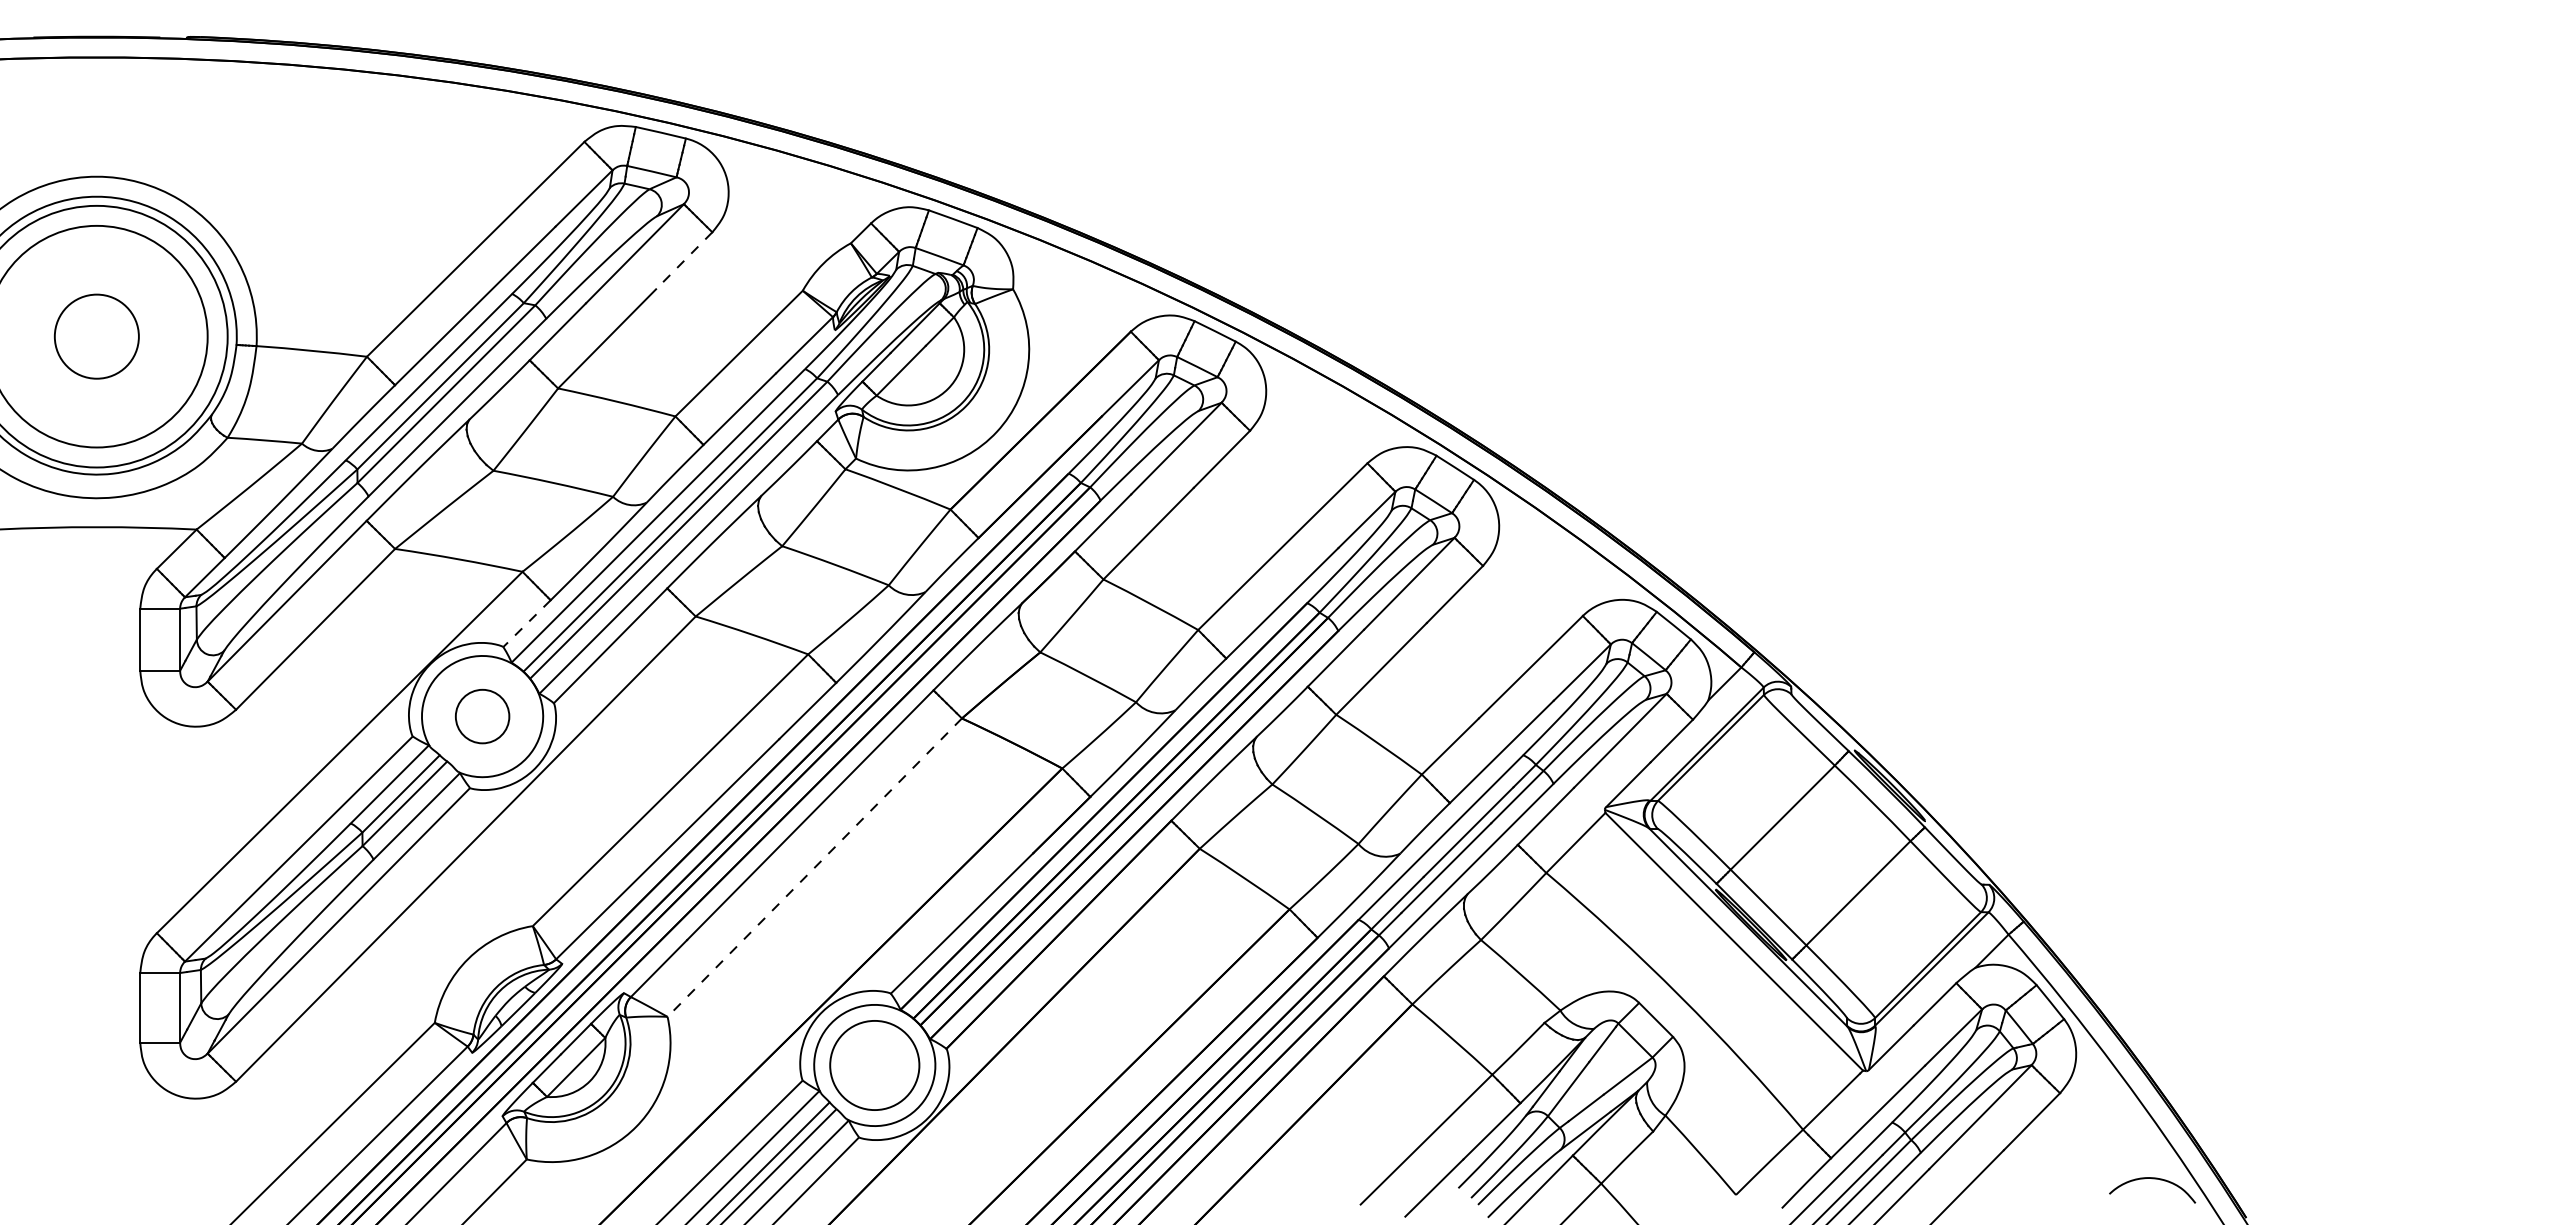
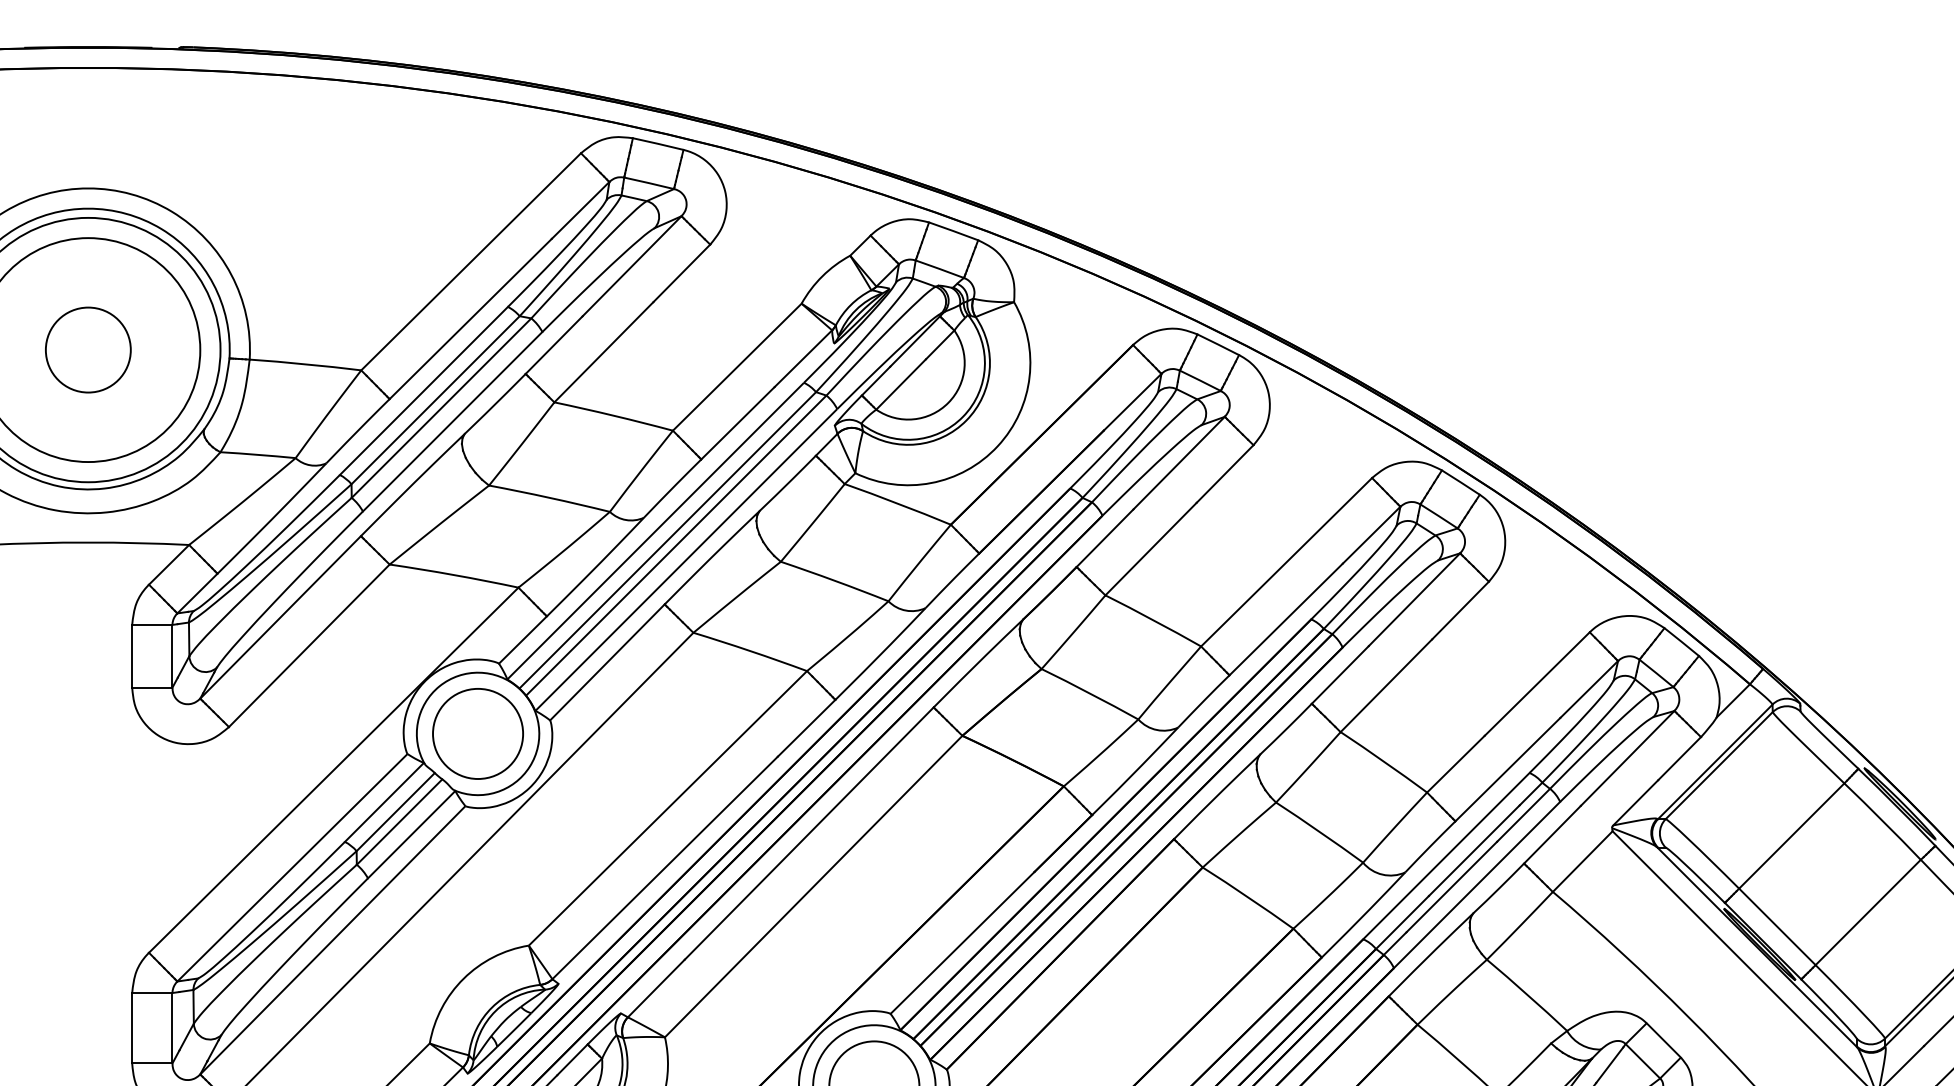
line: (683, 261) -> (681, 274), dashed -> solid
line: (526, 624) -> (522, 640), dashed -> solid
circle: (482, 716) -> (477, 733), size x1.67
line: (814, 867) -> (813, 886), dashed -> solid

